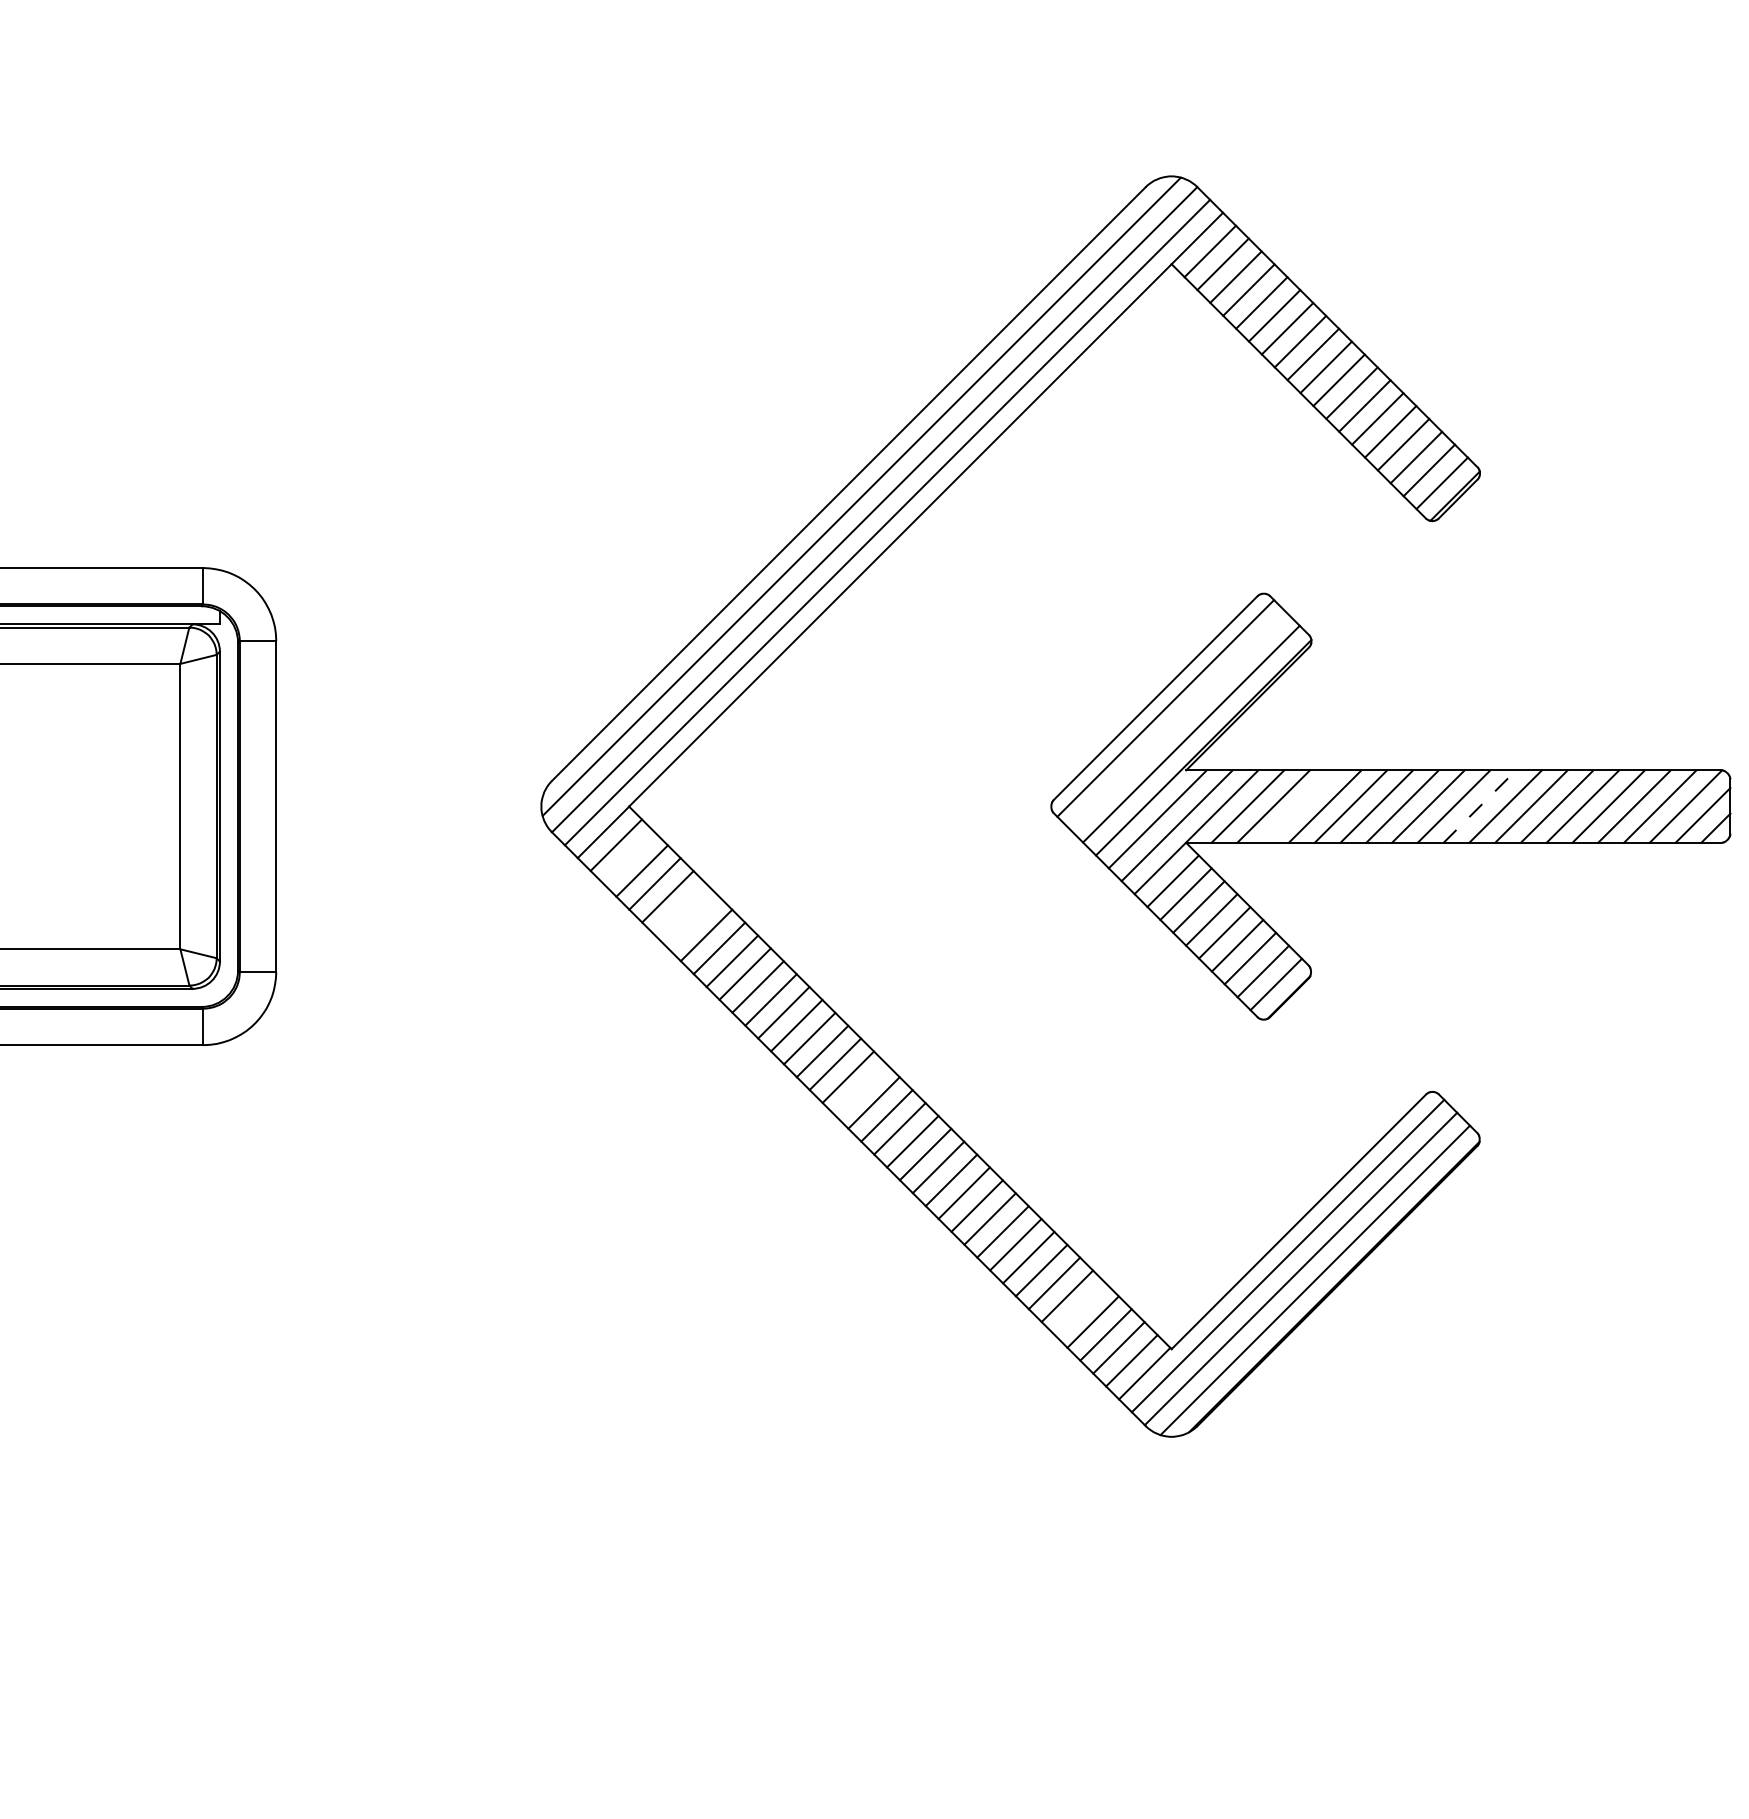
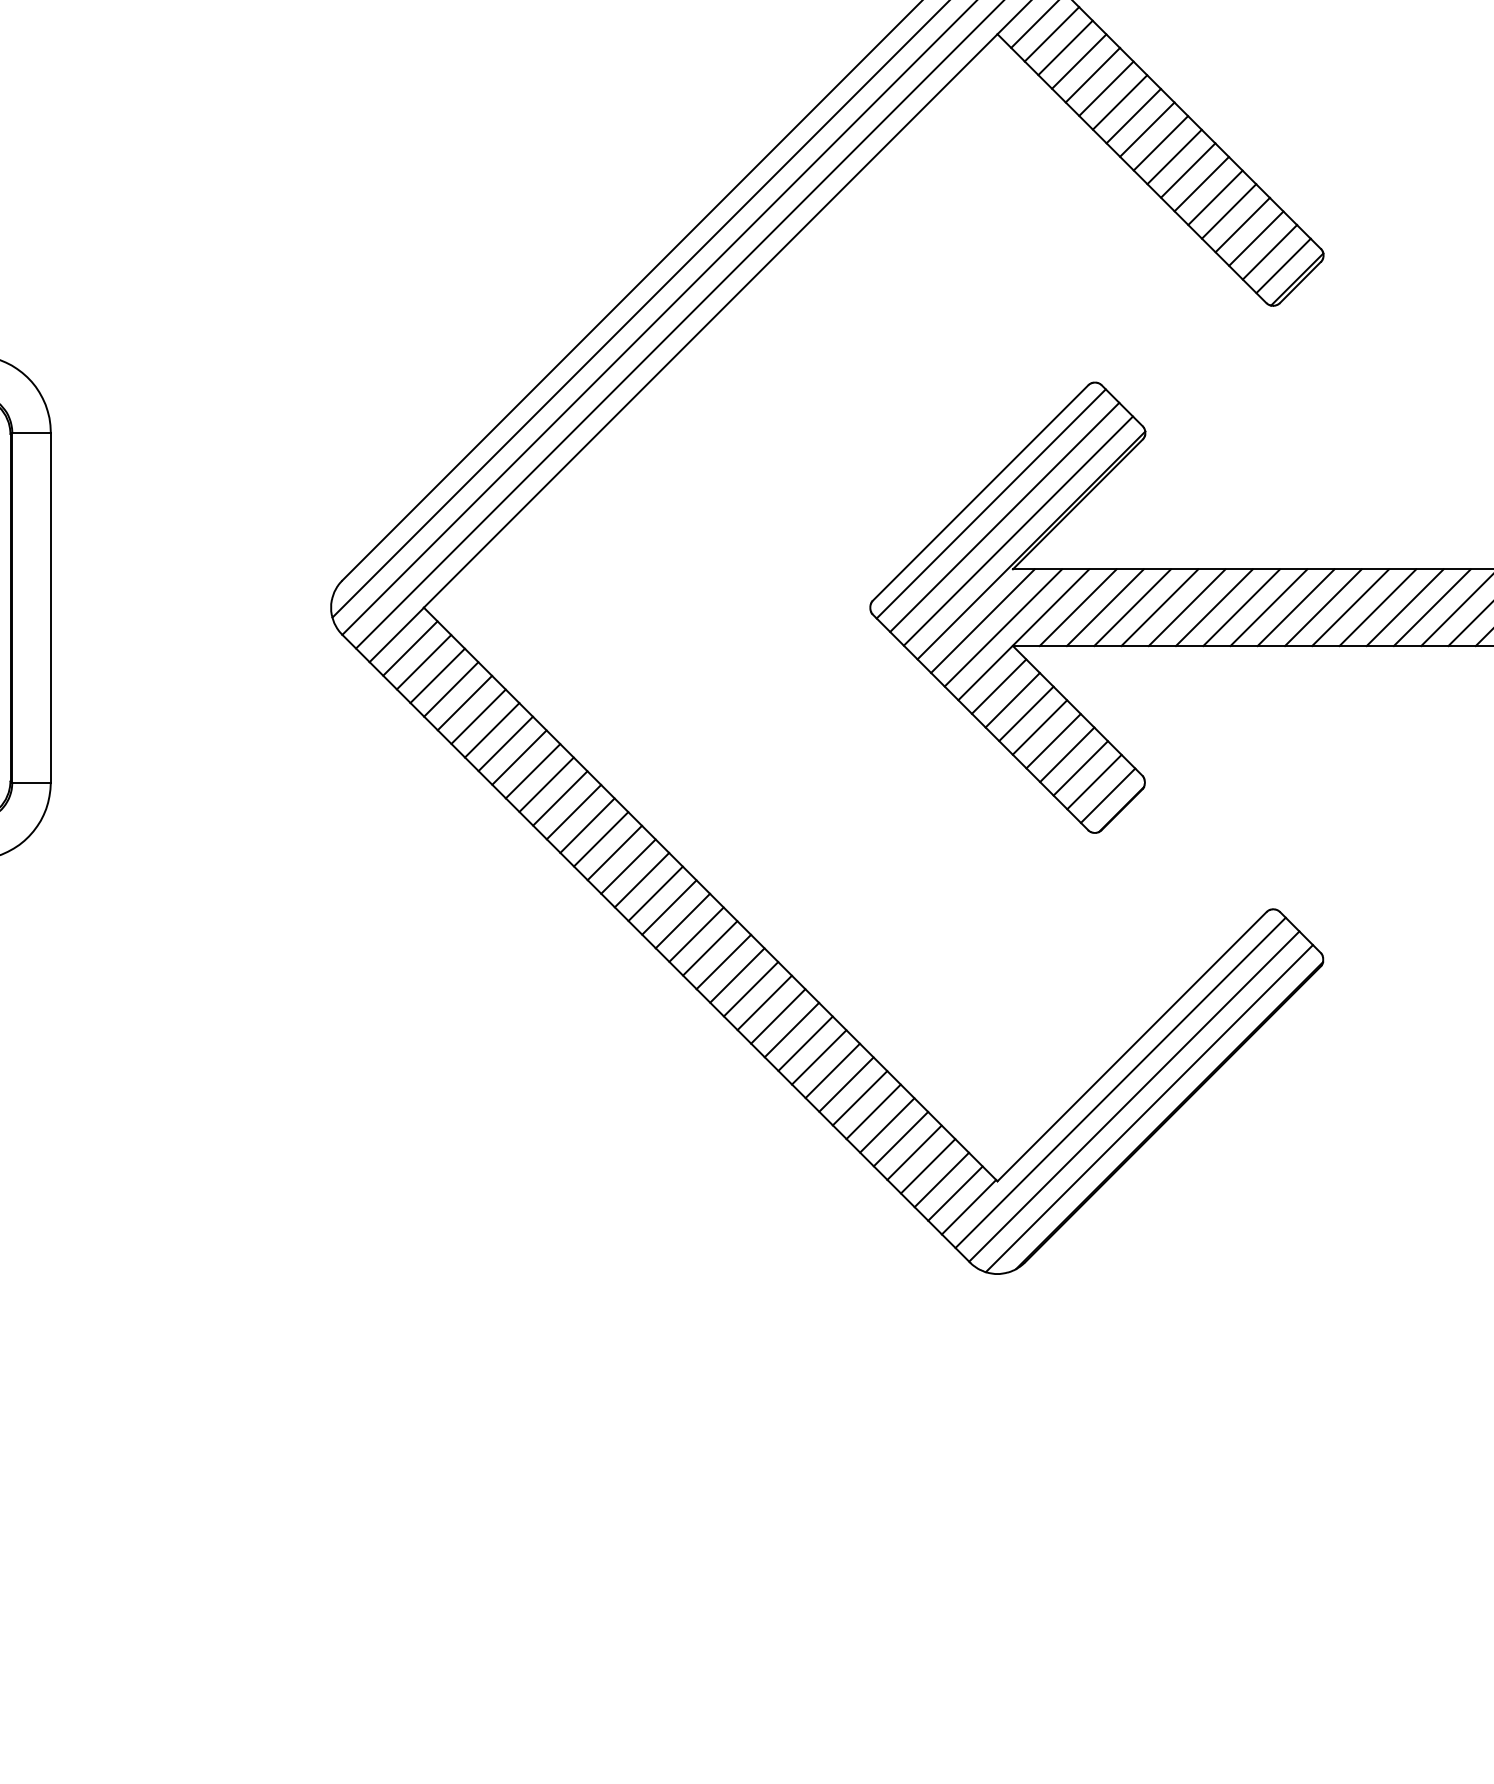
line: (1178, 720) -> (1004, 516), added
line: (1299, 806) -> (1132, 607), added
line: (1480, 806) -> (1324, 607), dashed -> solid
line: (628, 857) -> (423, 661), added
line: (680, 909) -> (478, 716), added
line: (693, 922) -> (491, 730), added
line: (860, 1089) -> (668, 906), added
line: (1080, 1308) -> (901, 1138), added

